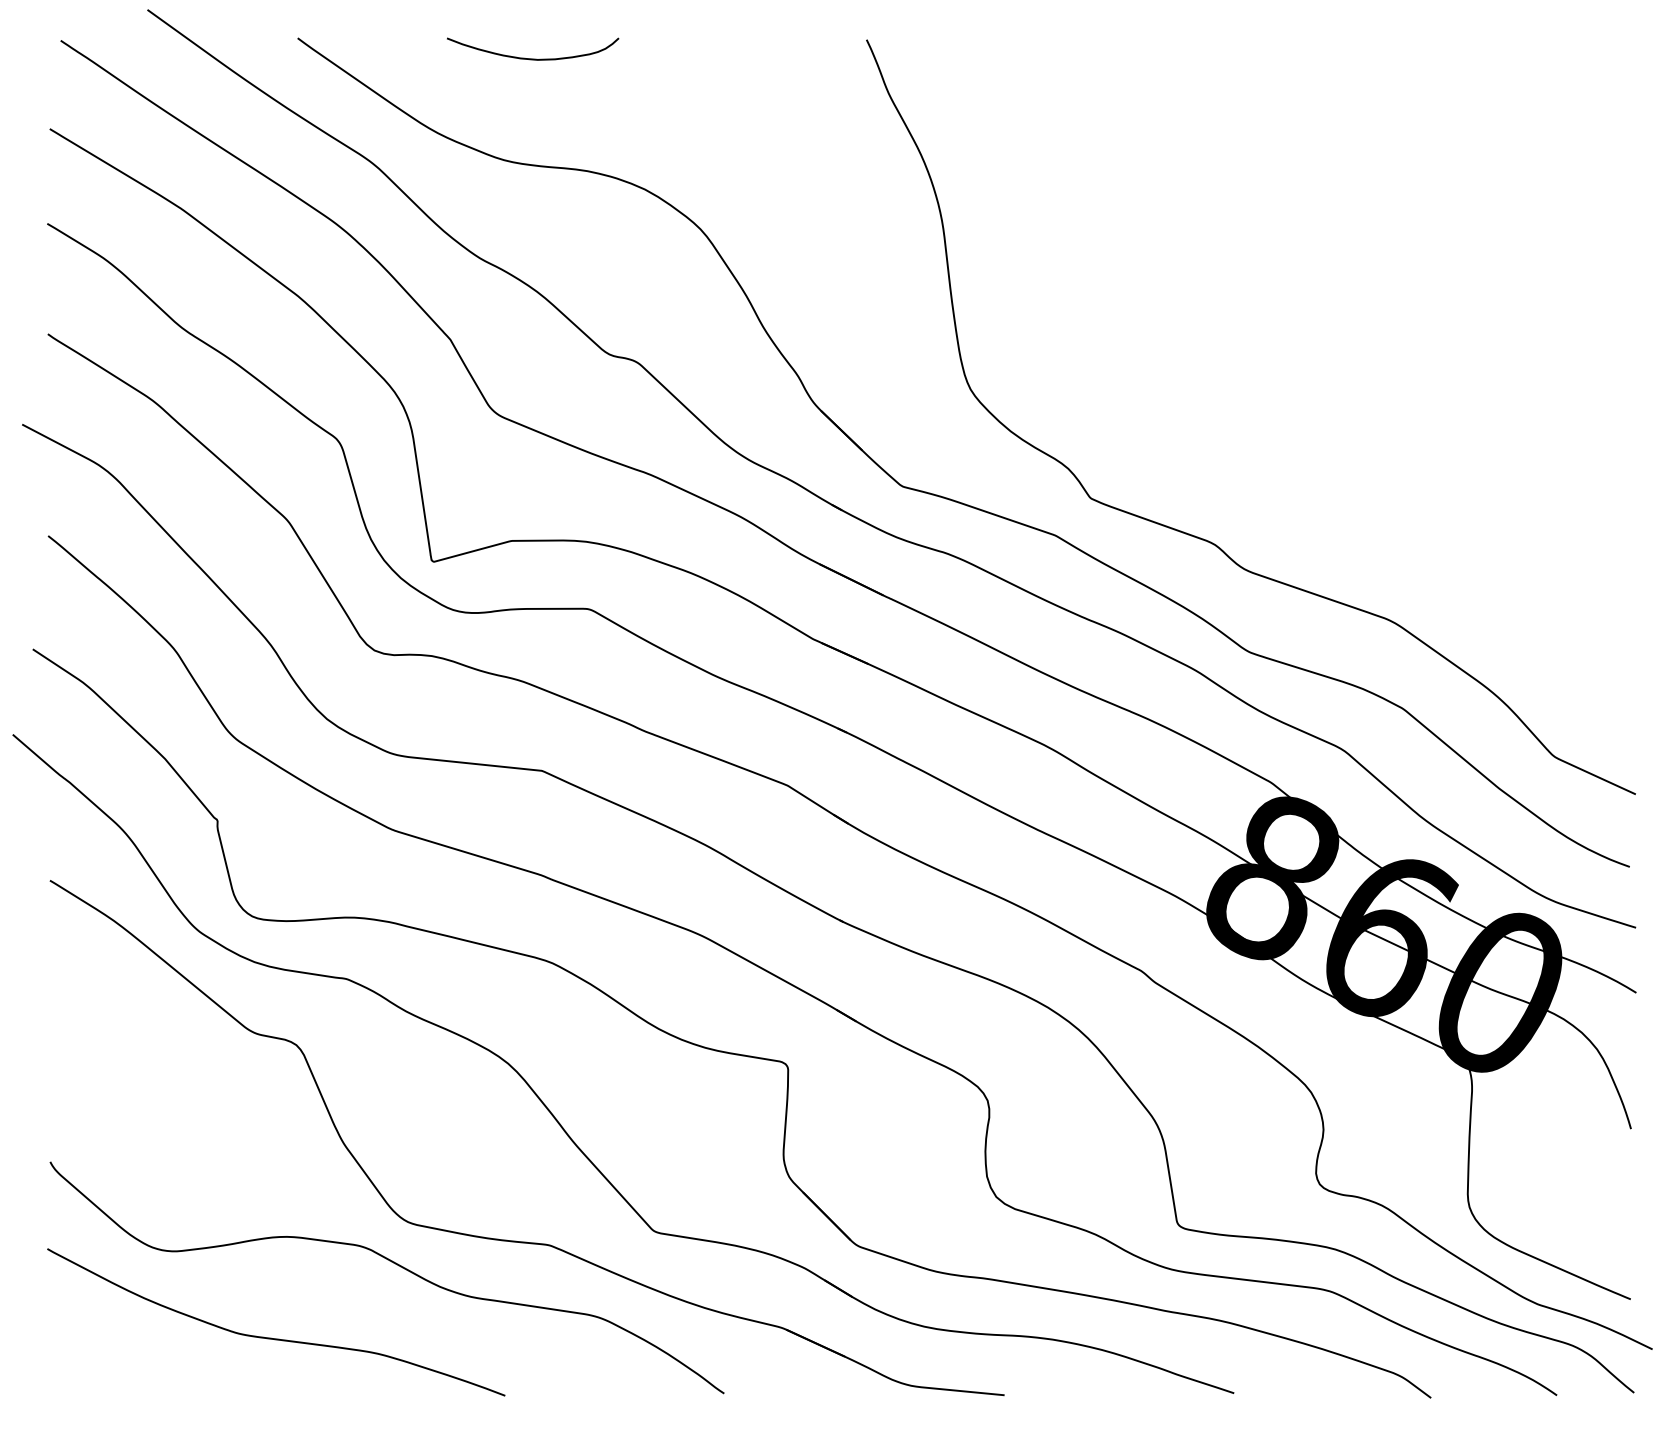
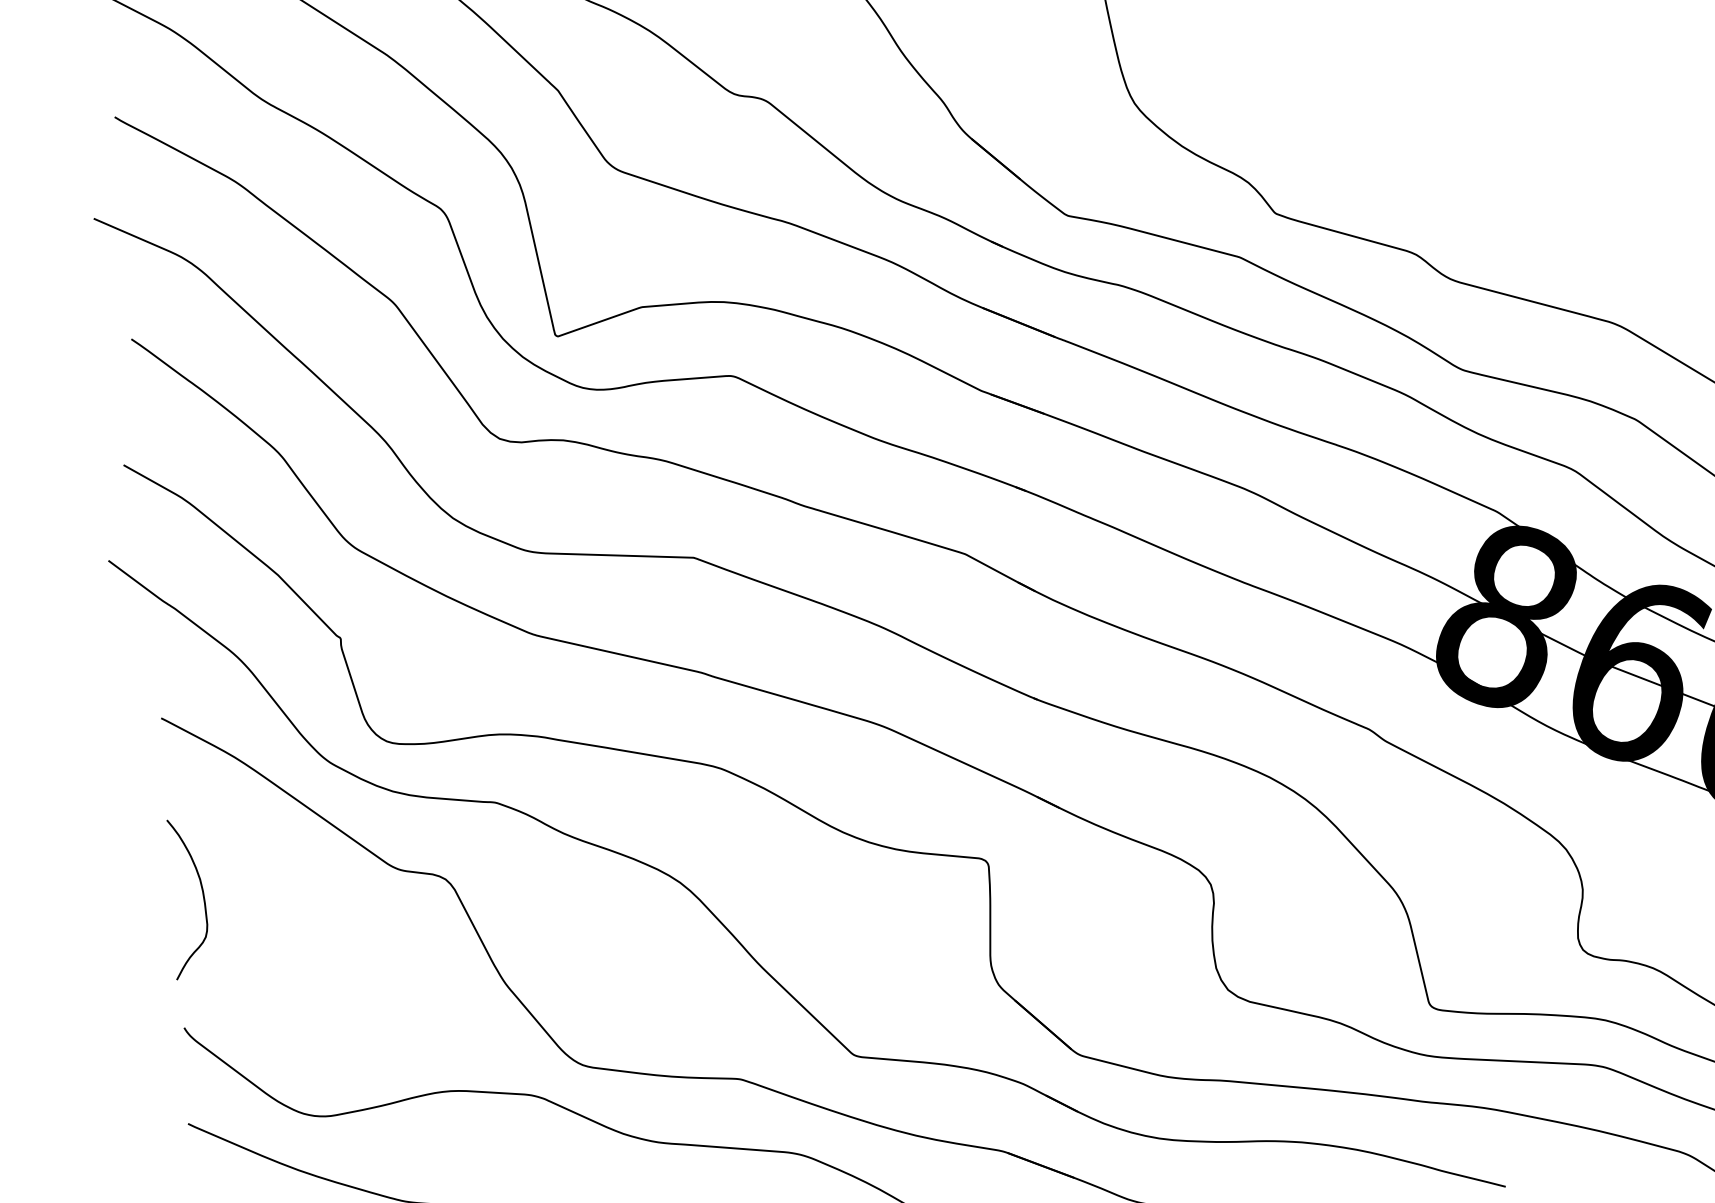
curve: (75, 1045) -> (202, 897), added

